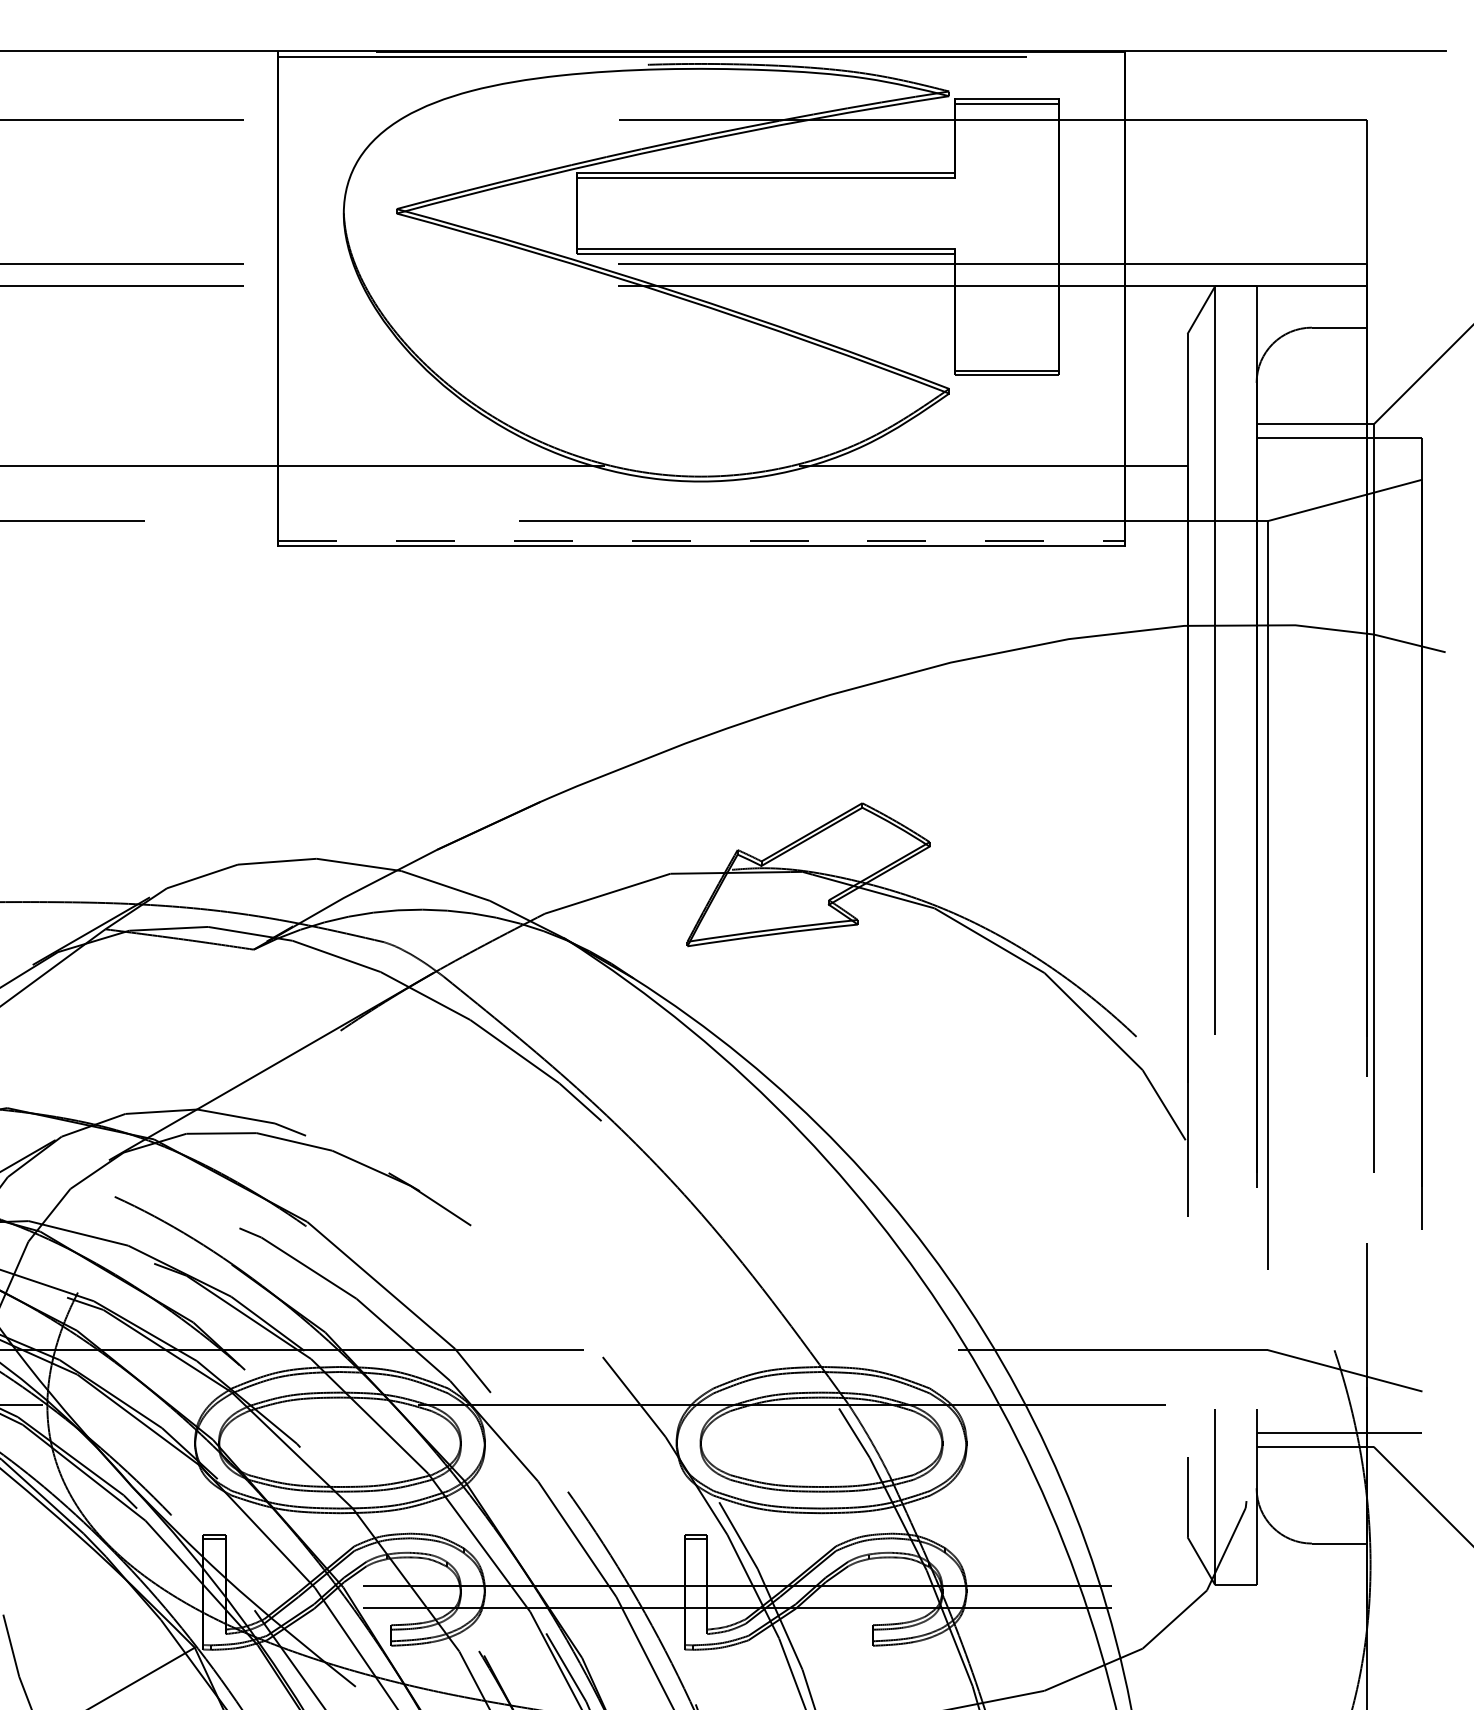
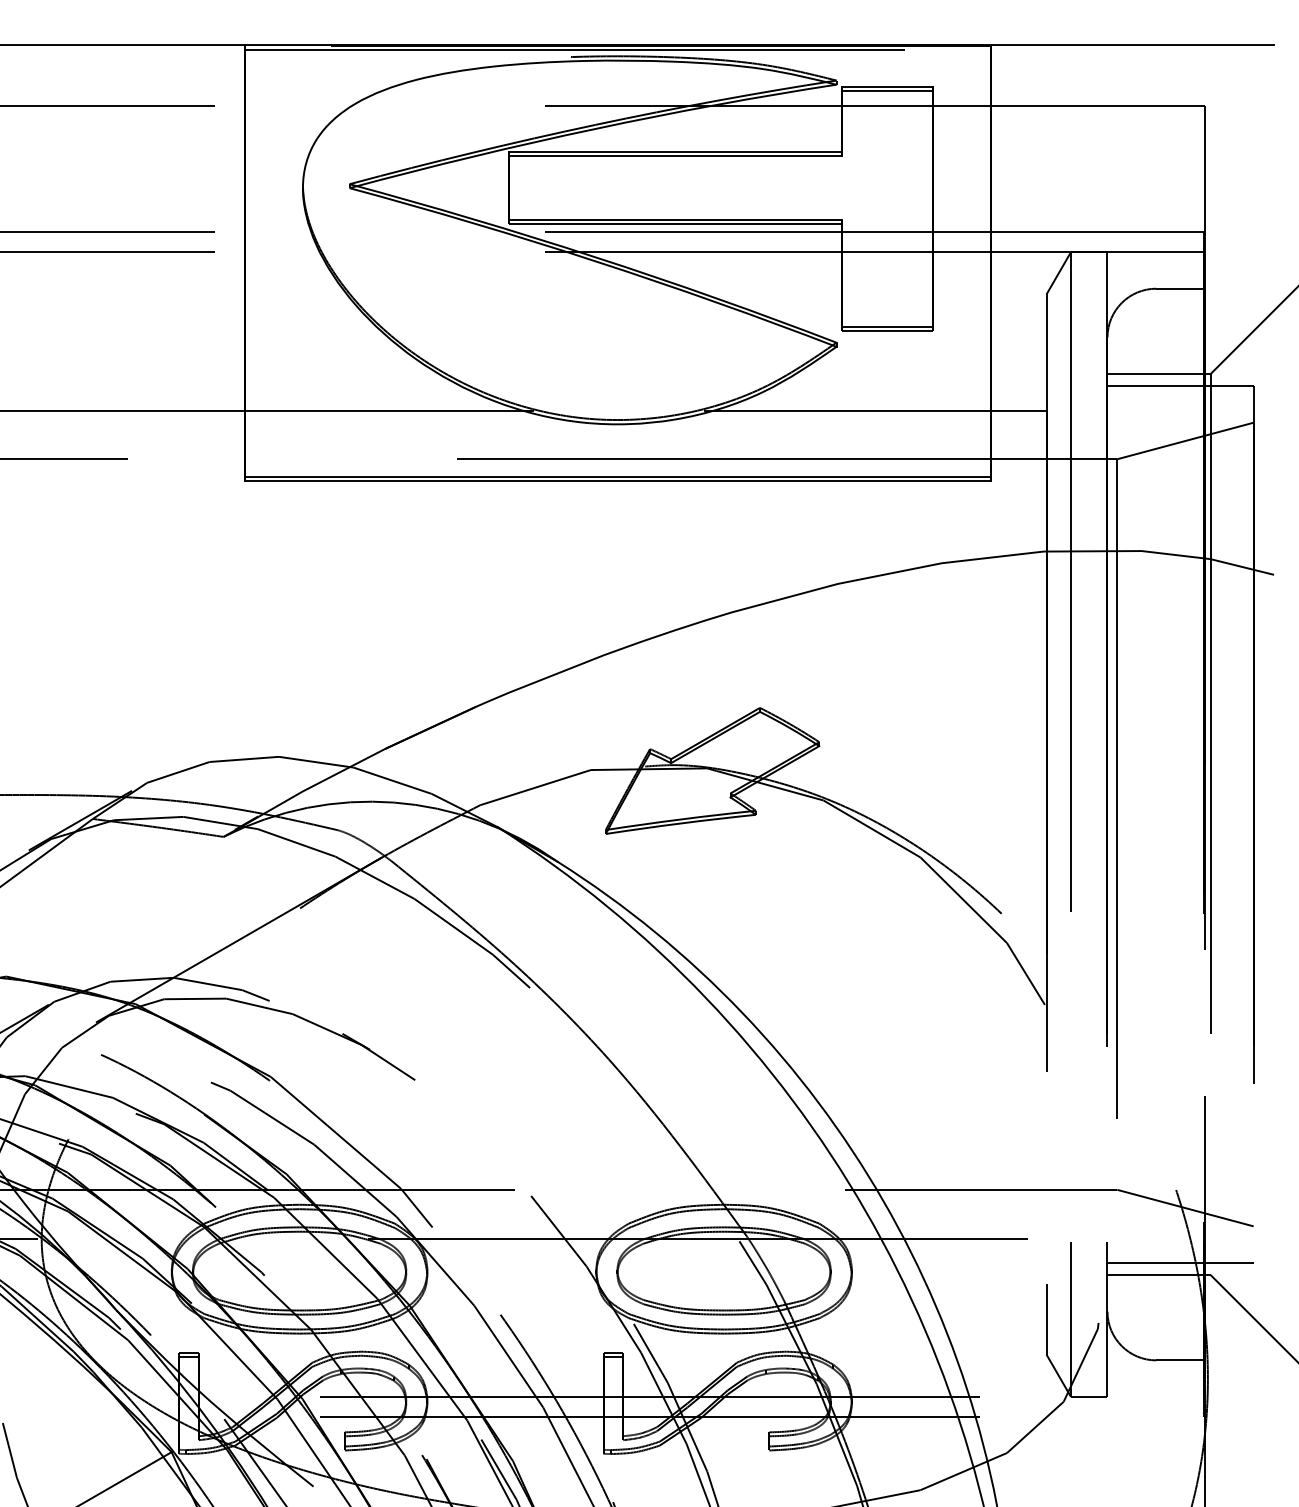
line: (701, 540) -> (618, 476), dashed -> solid

